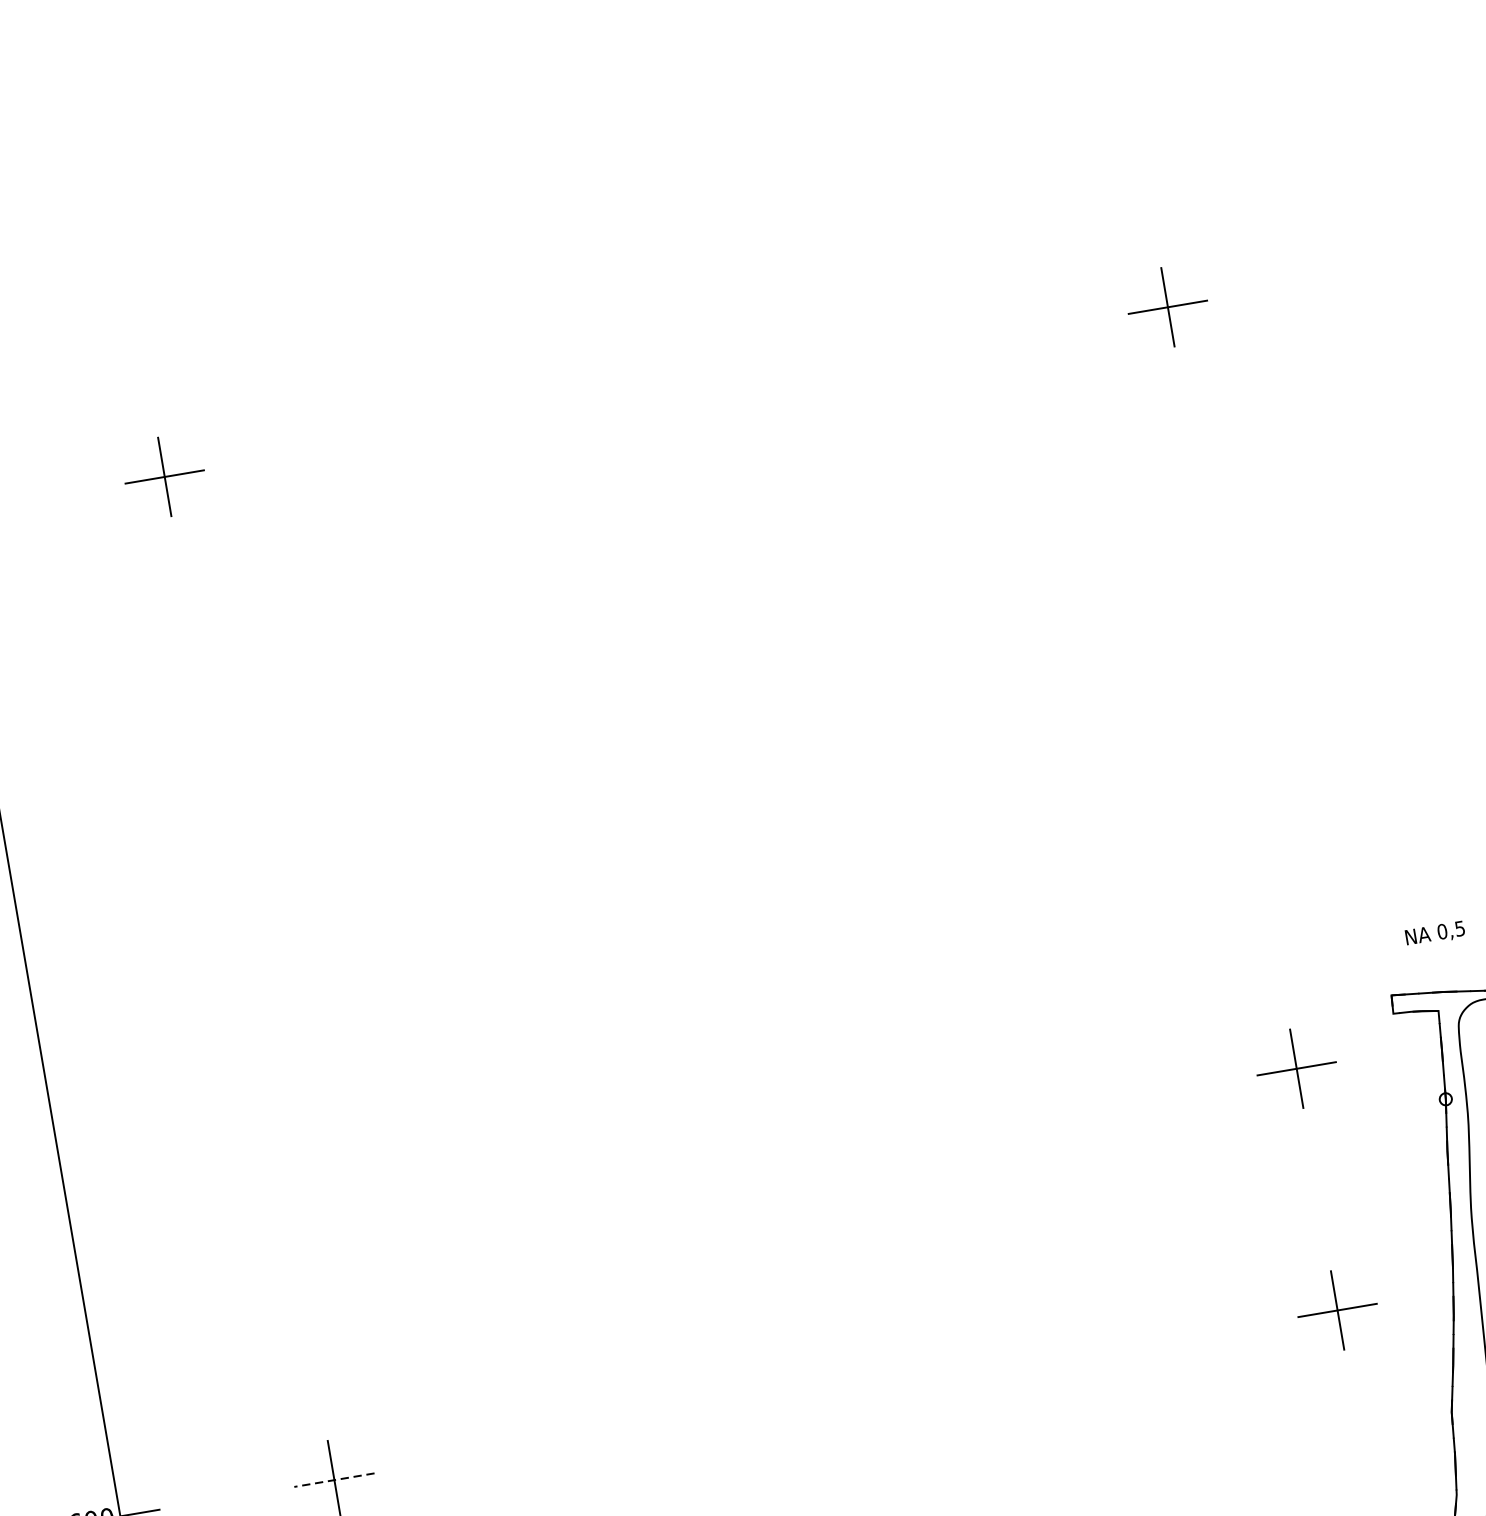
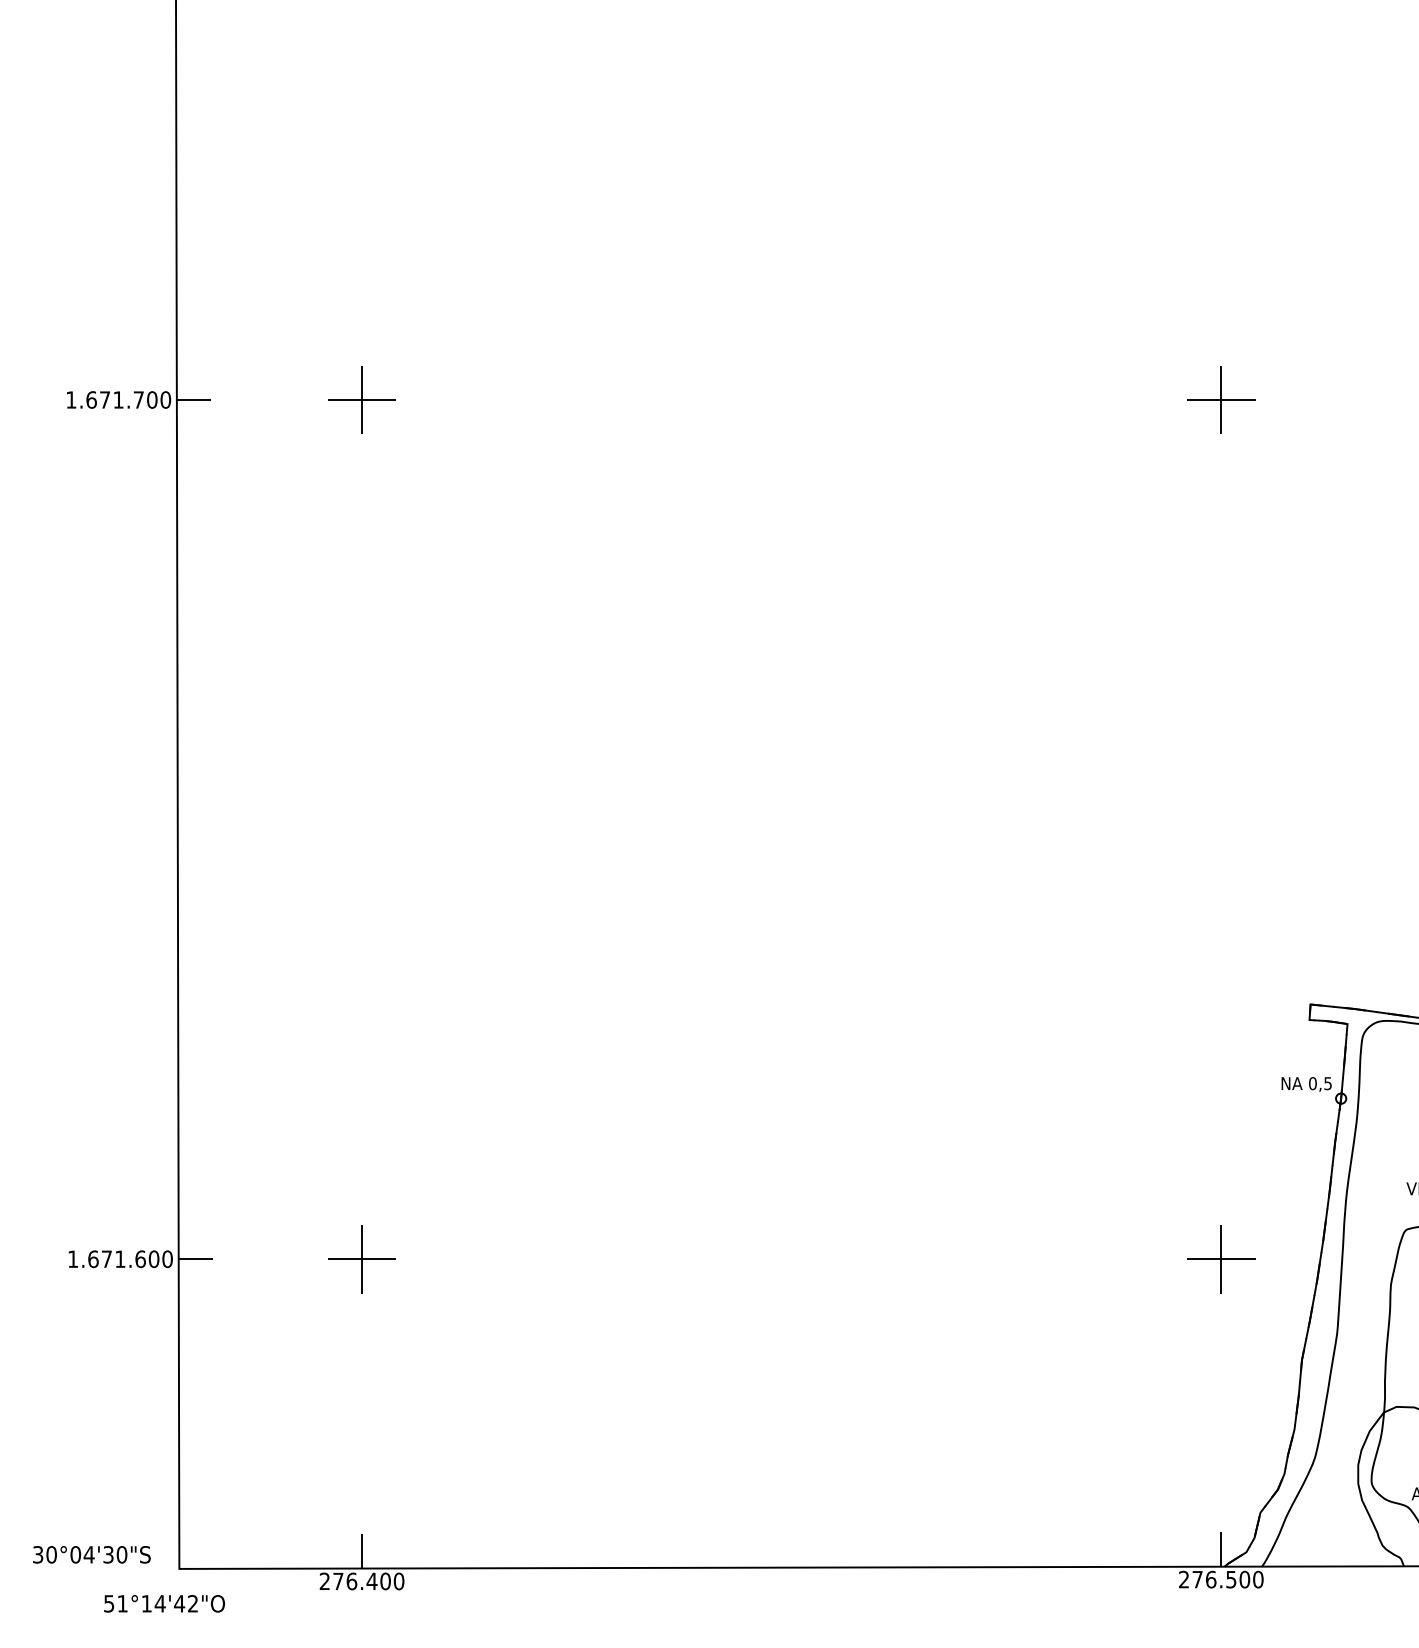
text: (1435, 933) -> (1306, 1084), moved
part: (1297, 1069) -> (1221, 1052), removed
line: (333, 1480) -> (361, 1259), dashed -> solid

